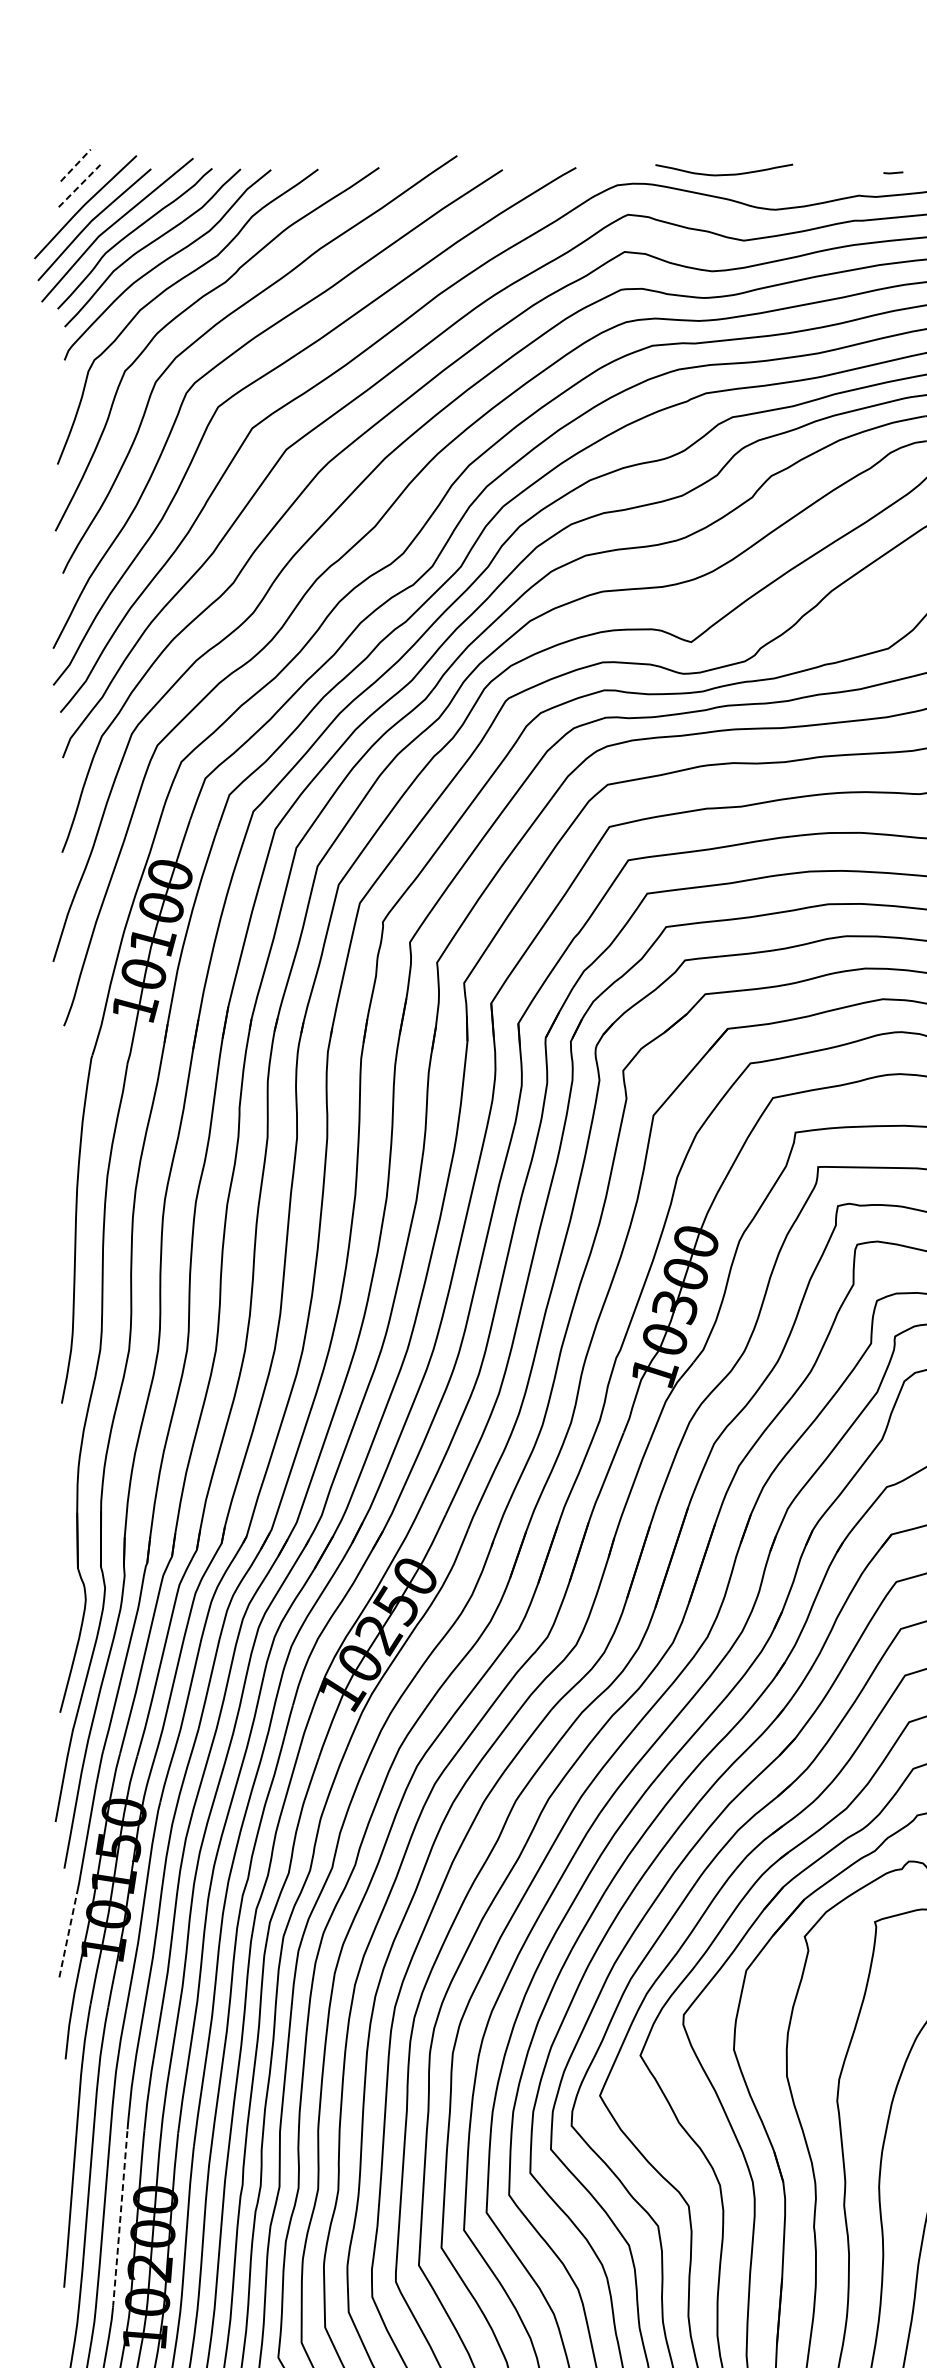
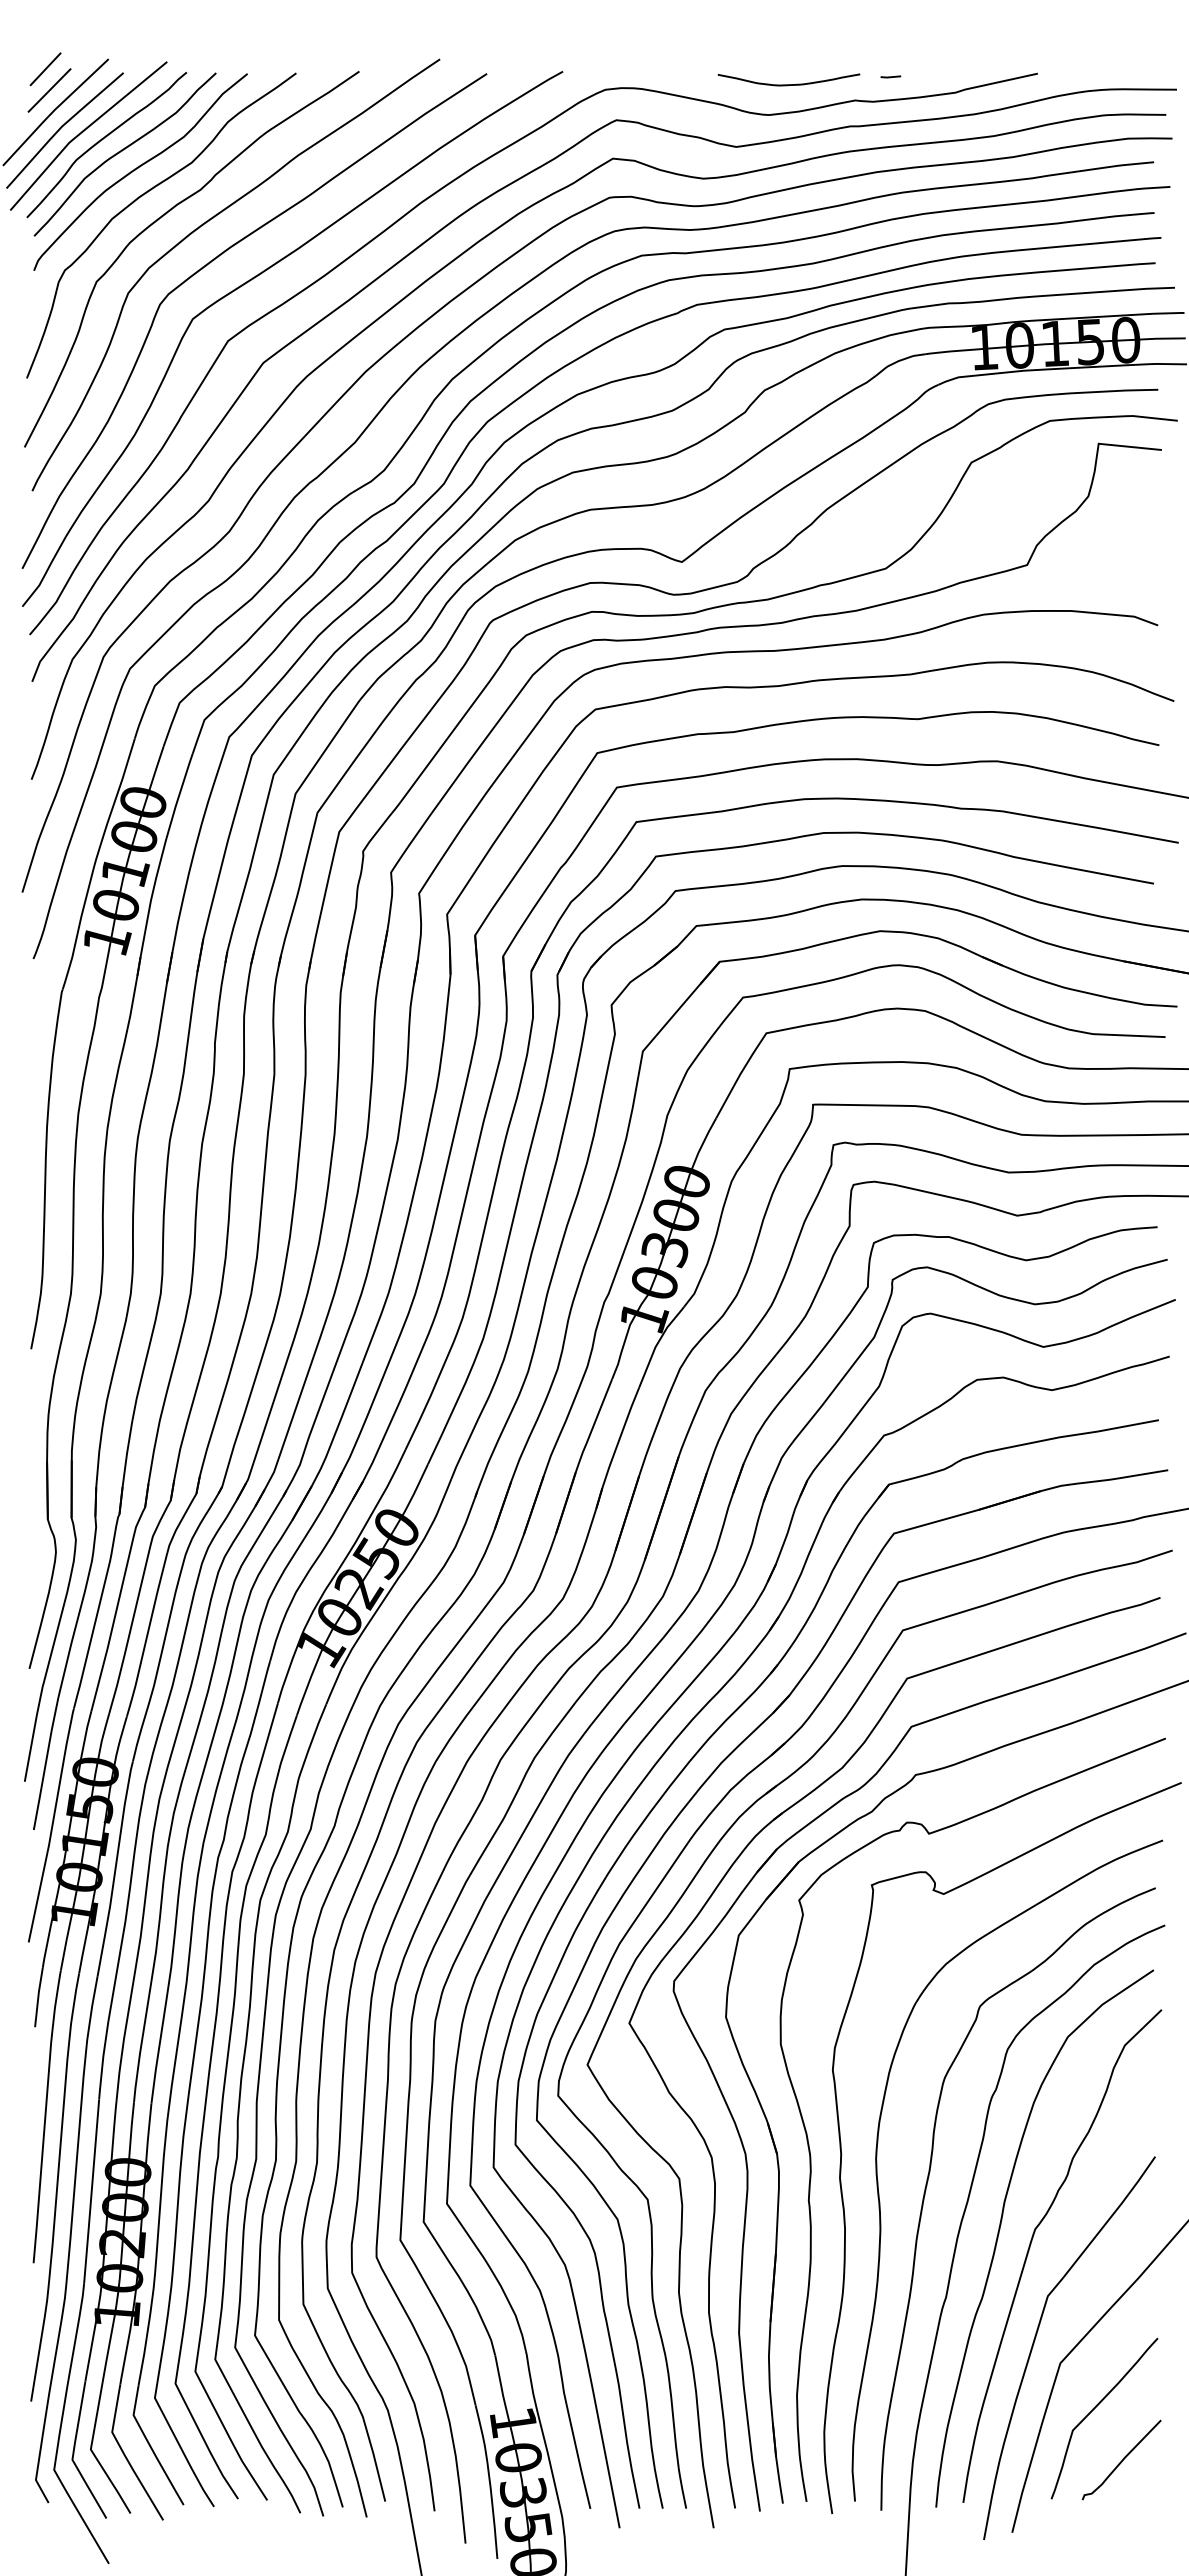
line: (75, 165) -> (45, 69), dashed -> solid
curve: (723, 174) -> (788, 84), moved
line: (79, 186) -> (49, 90), dashed -> solid
line: (68, 1932) -> (38, 1896), dashed -> solid
line: (120, 2219) -> (91, 2192), dashed -> solid

